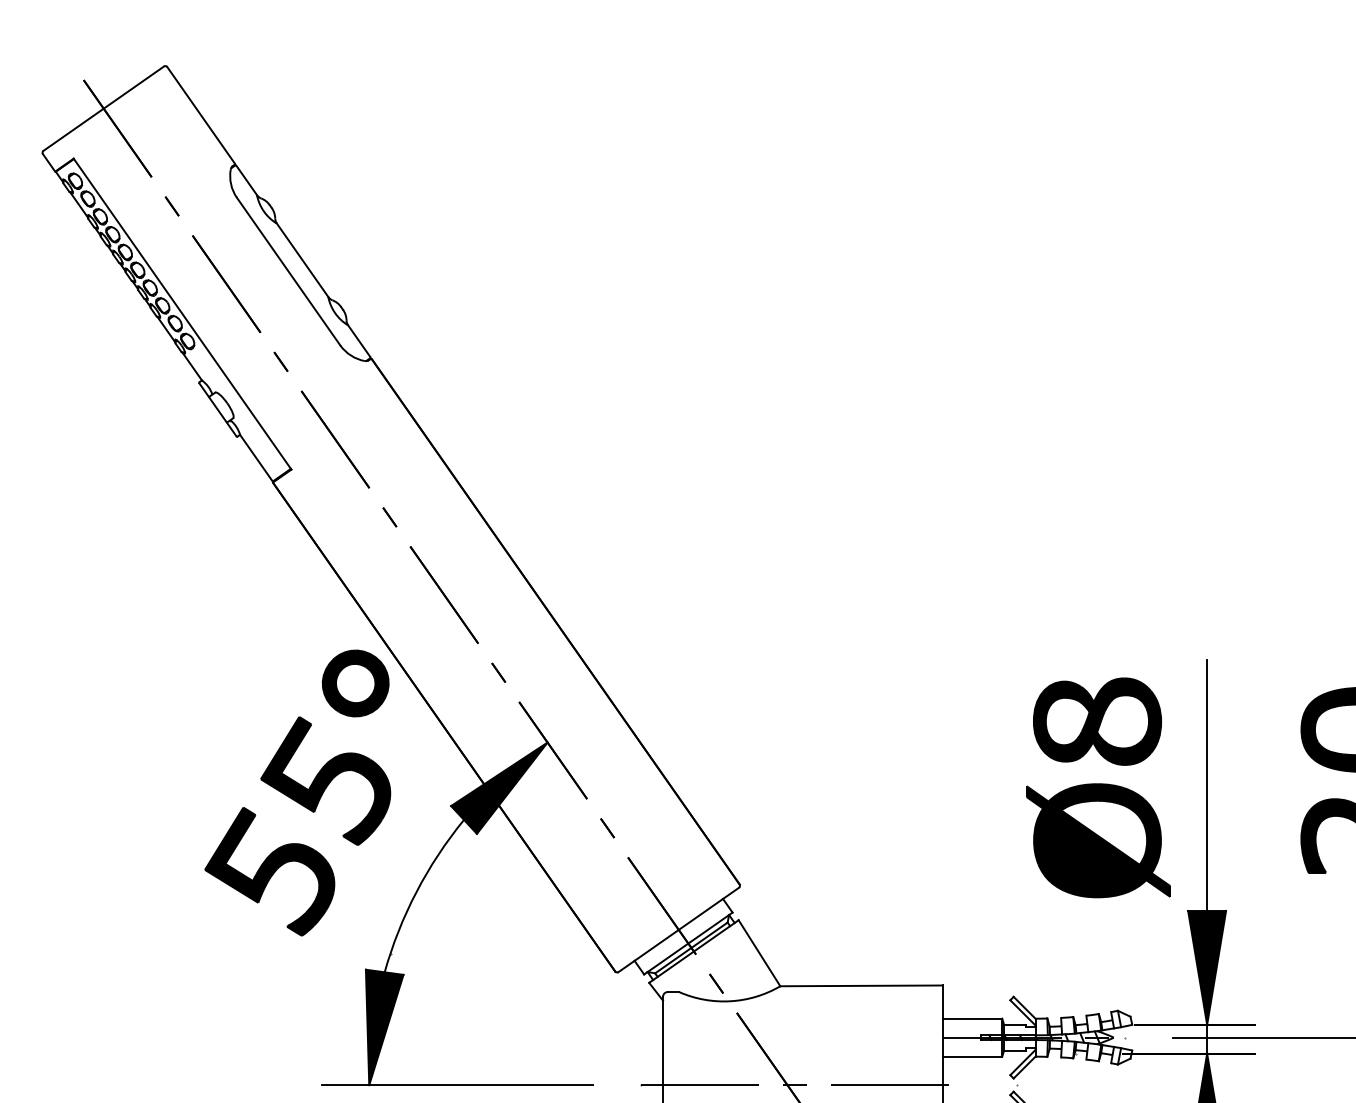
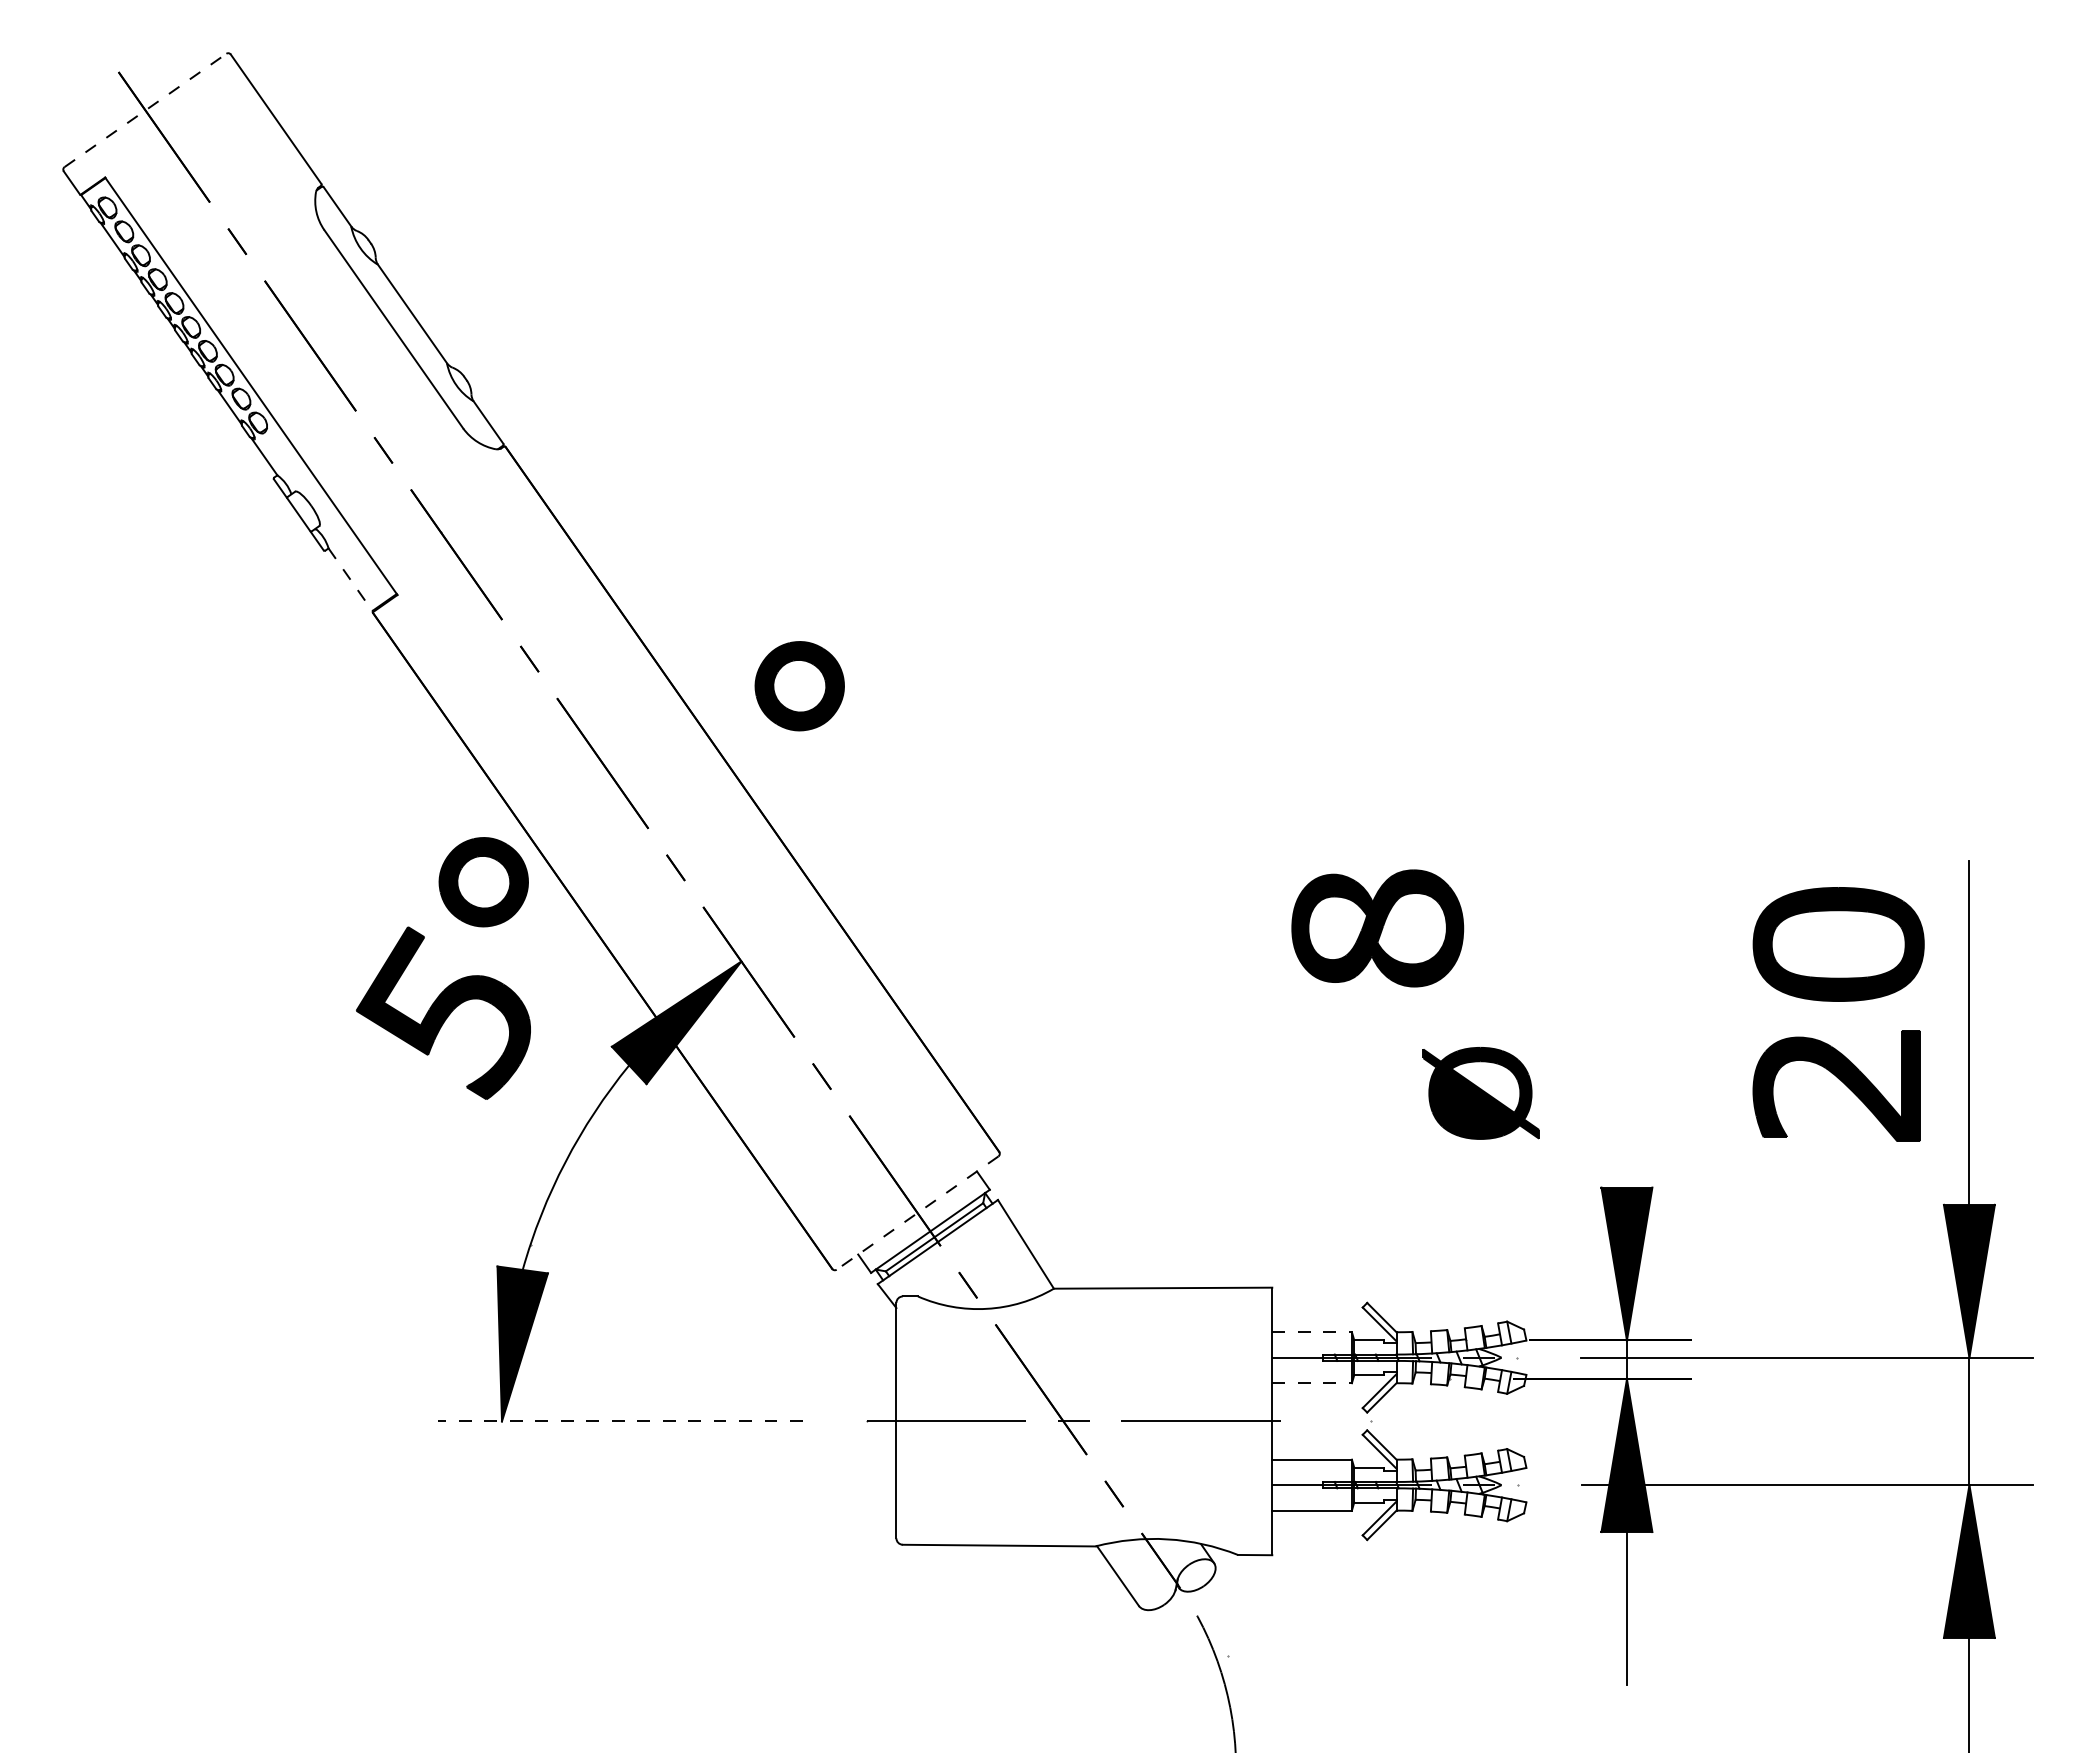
line: (103, 108) -> (145, 110), solid -> dashed
line: (256, 458) -> (350, 579), solid -> dashed
part: (590, 537) -> (799, 686), added
part: (1097, 721) -> (1377, 928), moved
line: (1206, 785) -> (1626, 1019), removed
part: (1098, 840) -> (1481, 1093), size x0.6
part: (269, 871) -> (367, 1134), removed
line: (678, 930) -> (917, 1213), solid -> dashed
line: (972, 1018) -> (1312, 1332), solid -> dashed
line: (972, 1056) -> (1312, 1383), solid -> dashed
line: (457, 1085) -> (620, 1421), solid -> dashed

